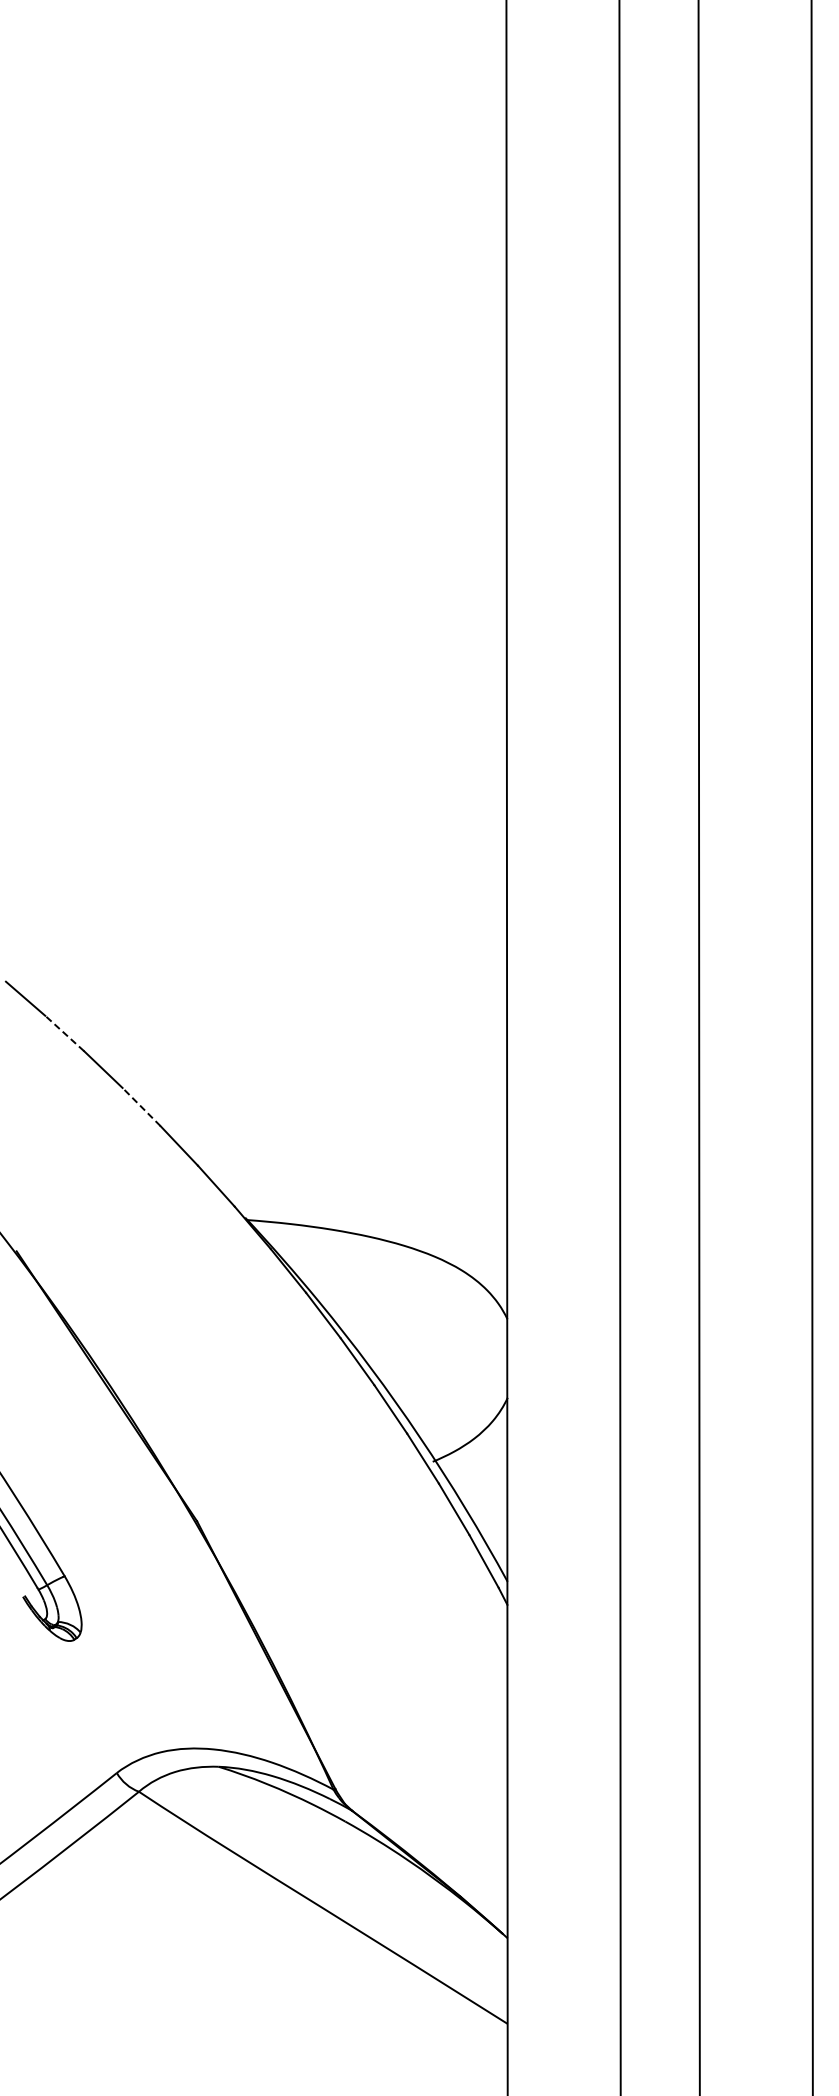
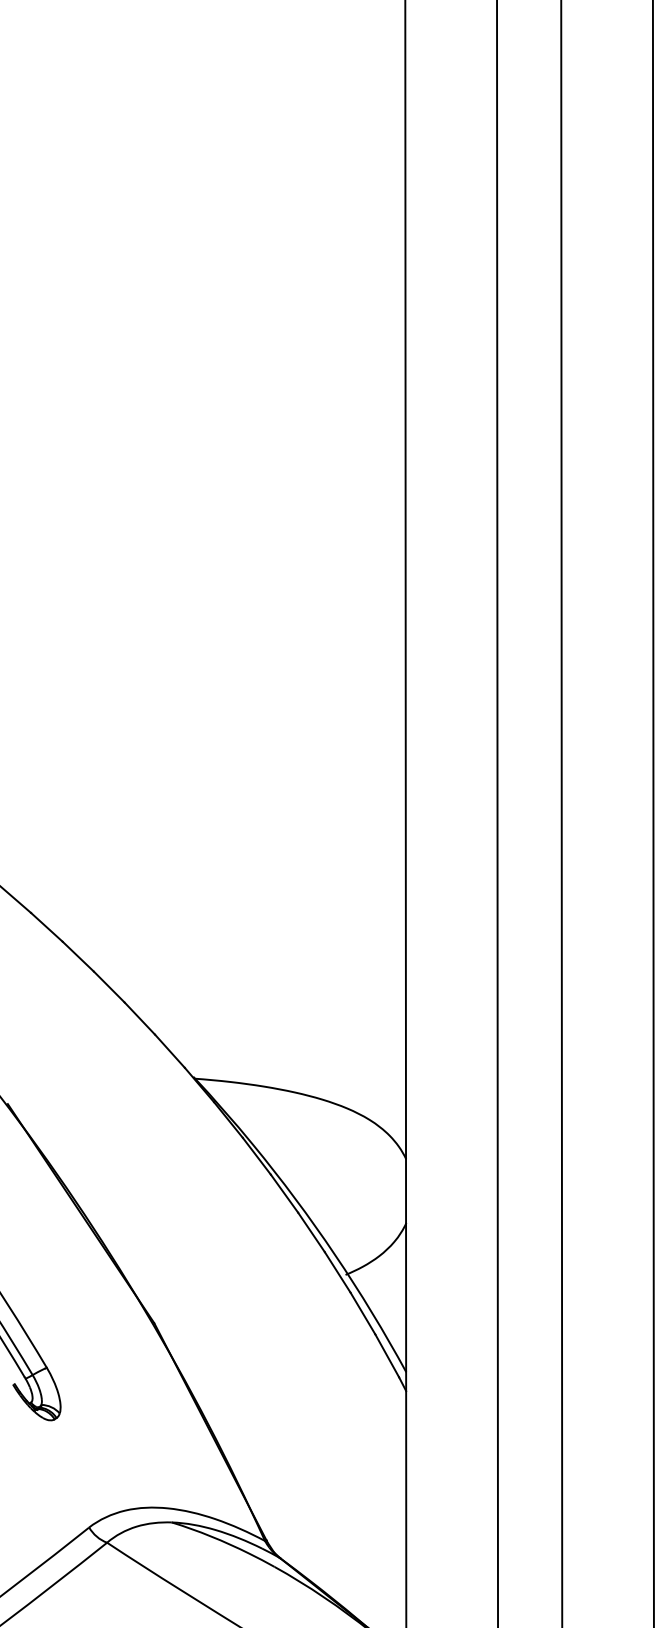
line: (64, 1033) -> (46, 927), dashed -> solid
line: (141, 1107) -> (109, 987), dashed -> solid

